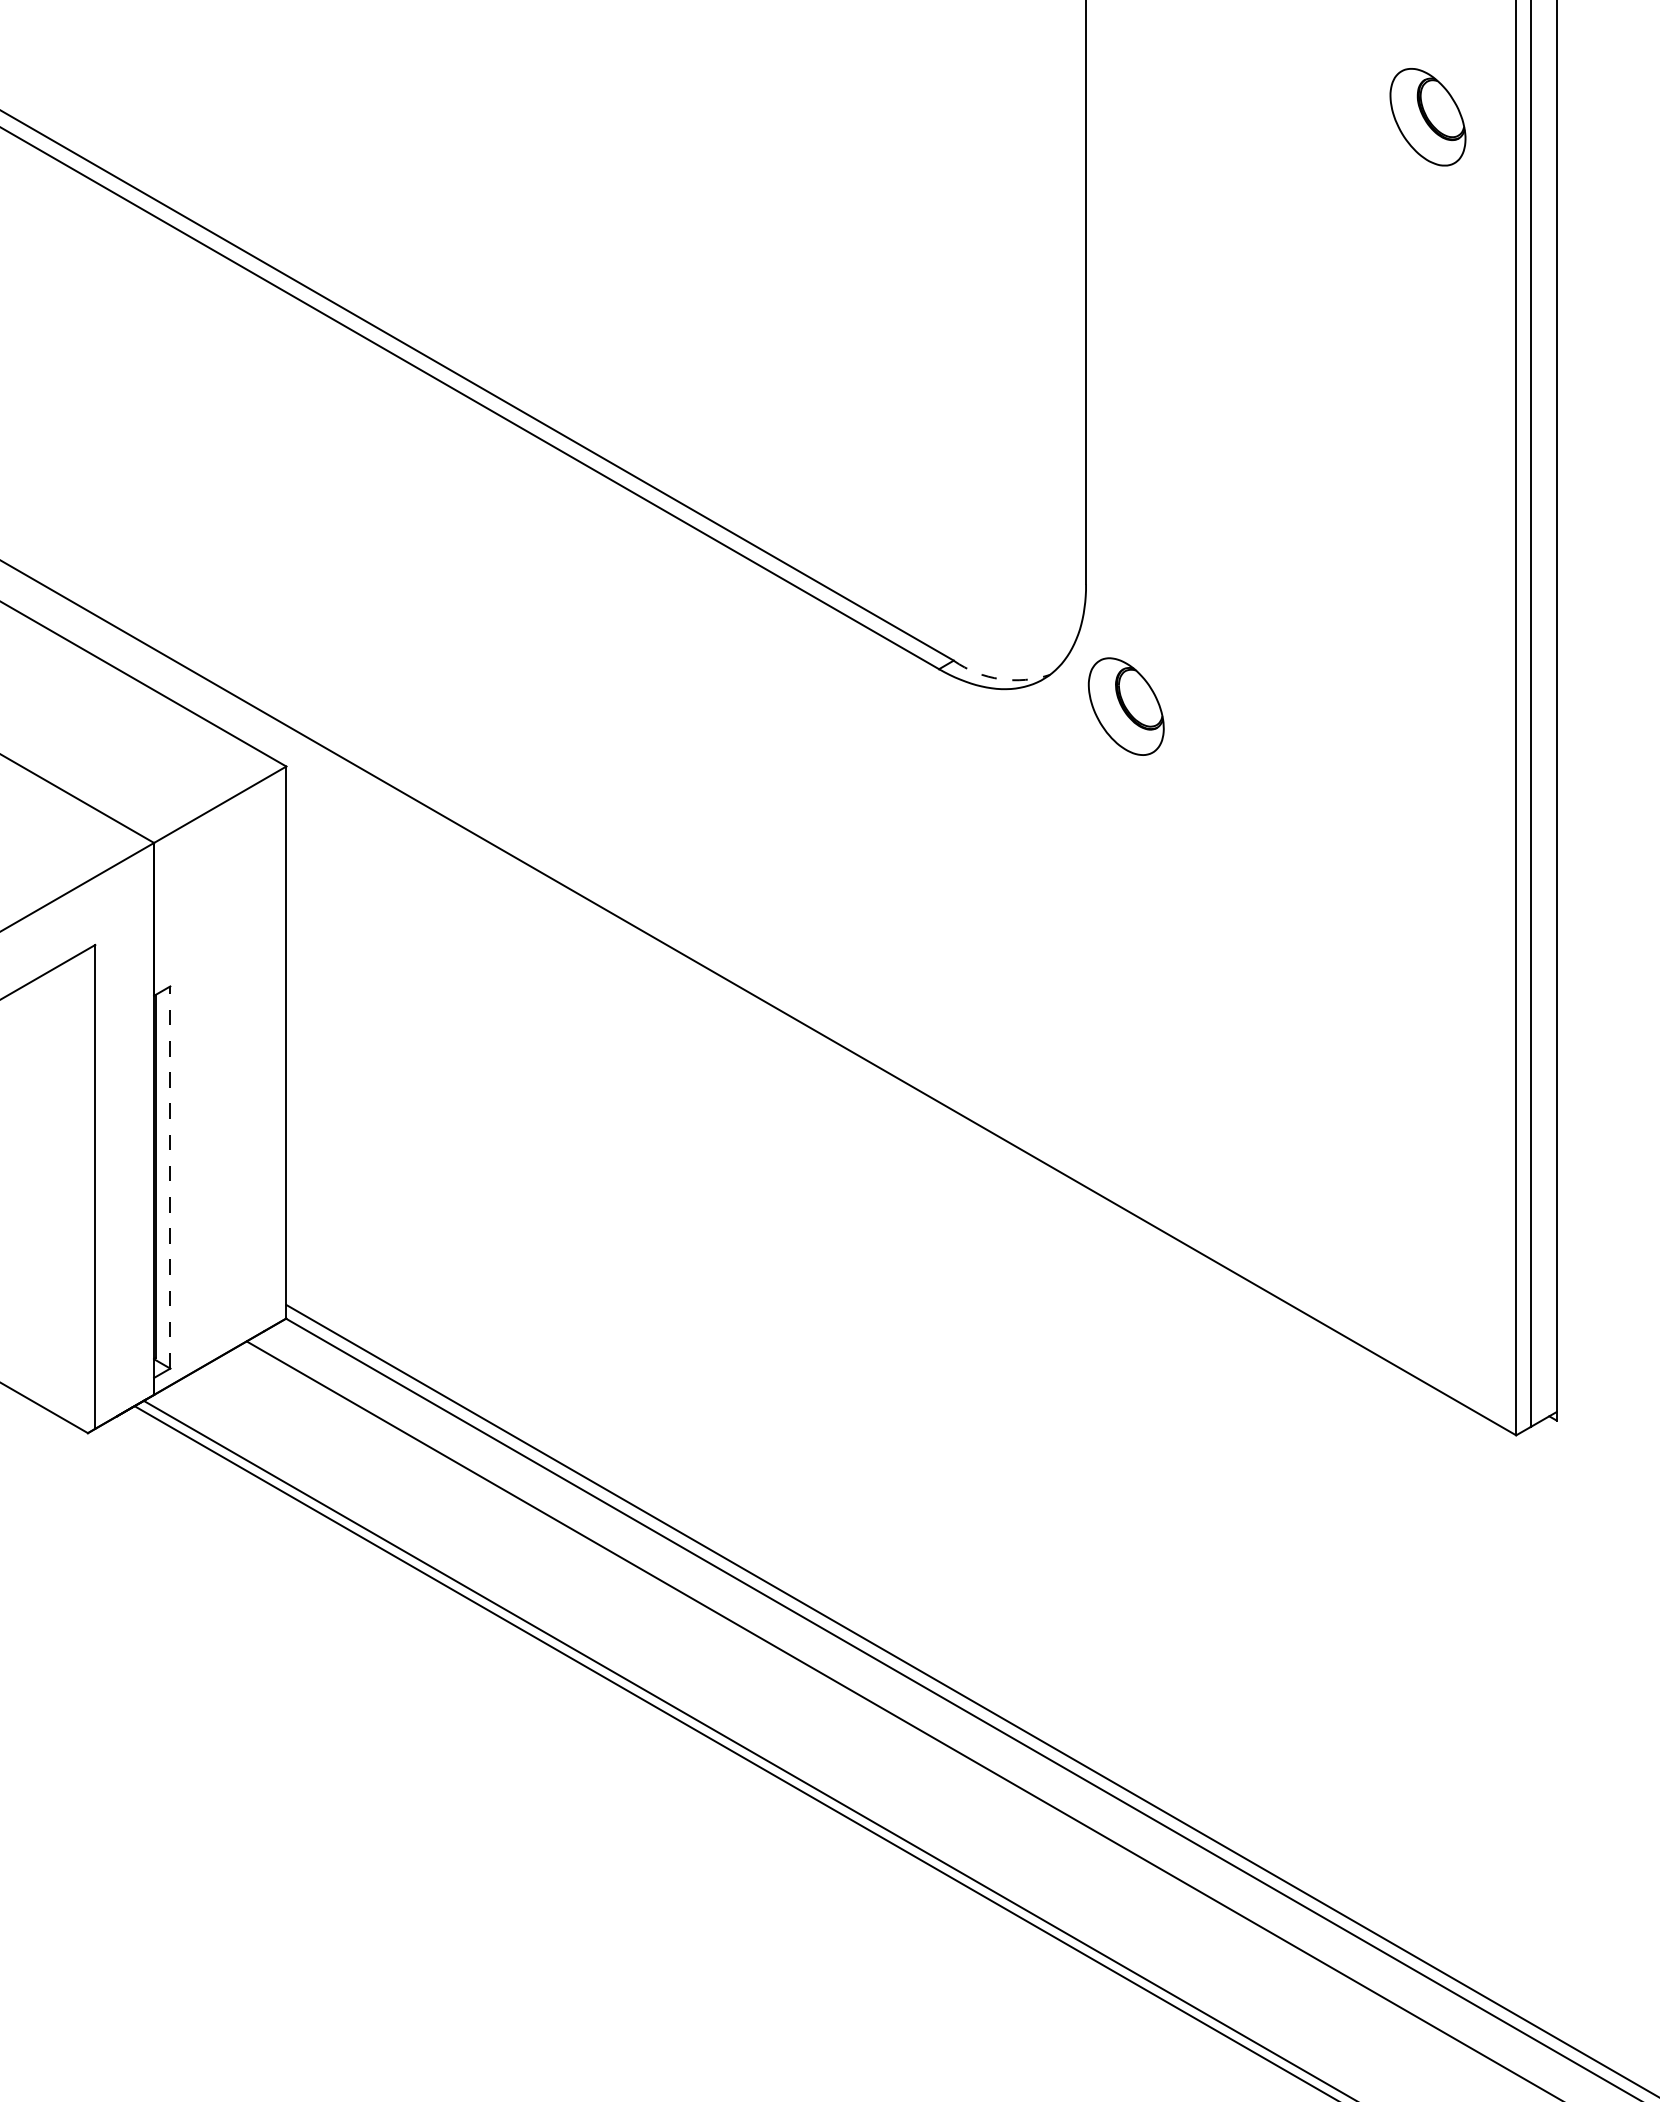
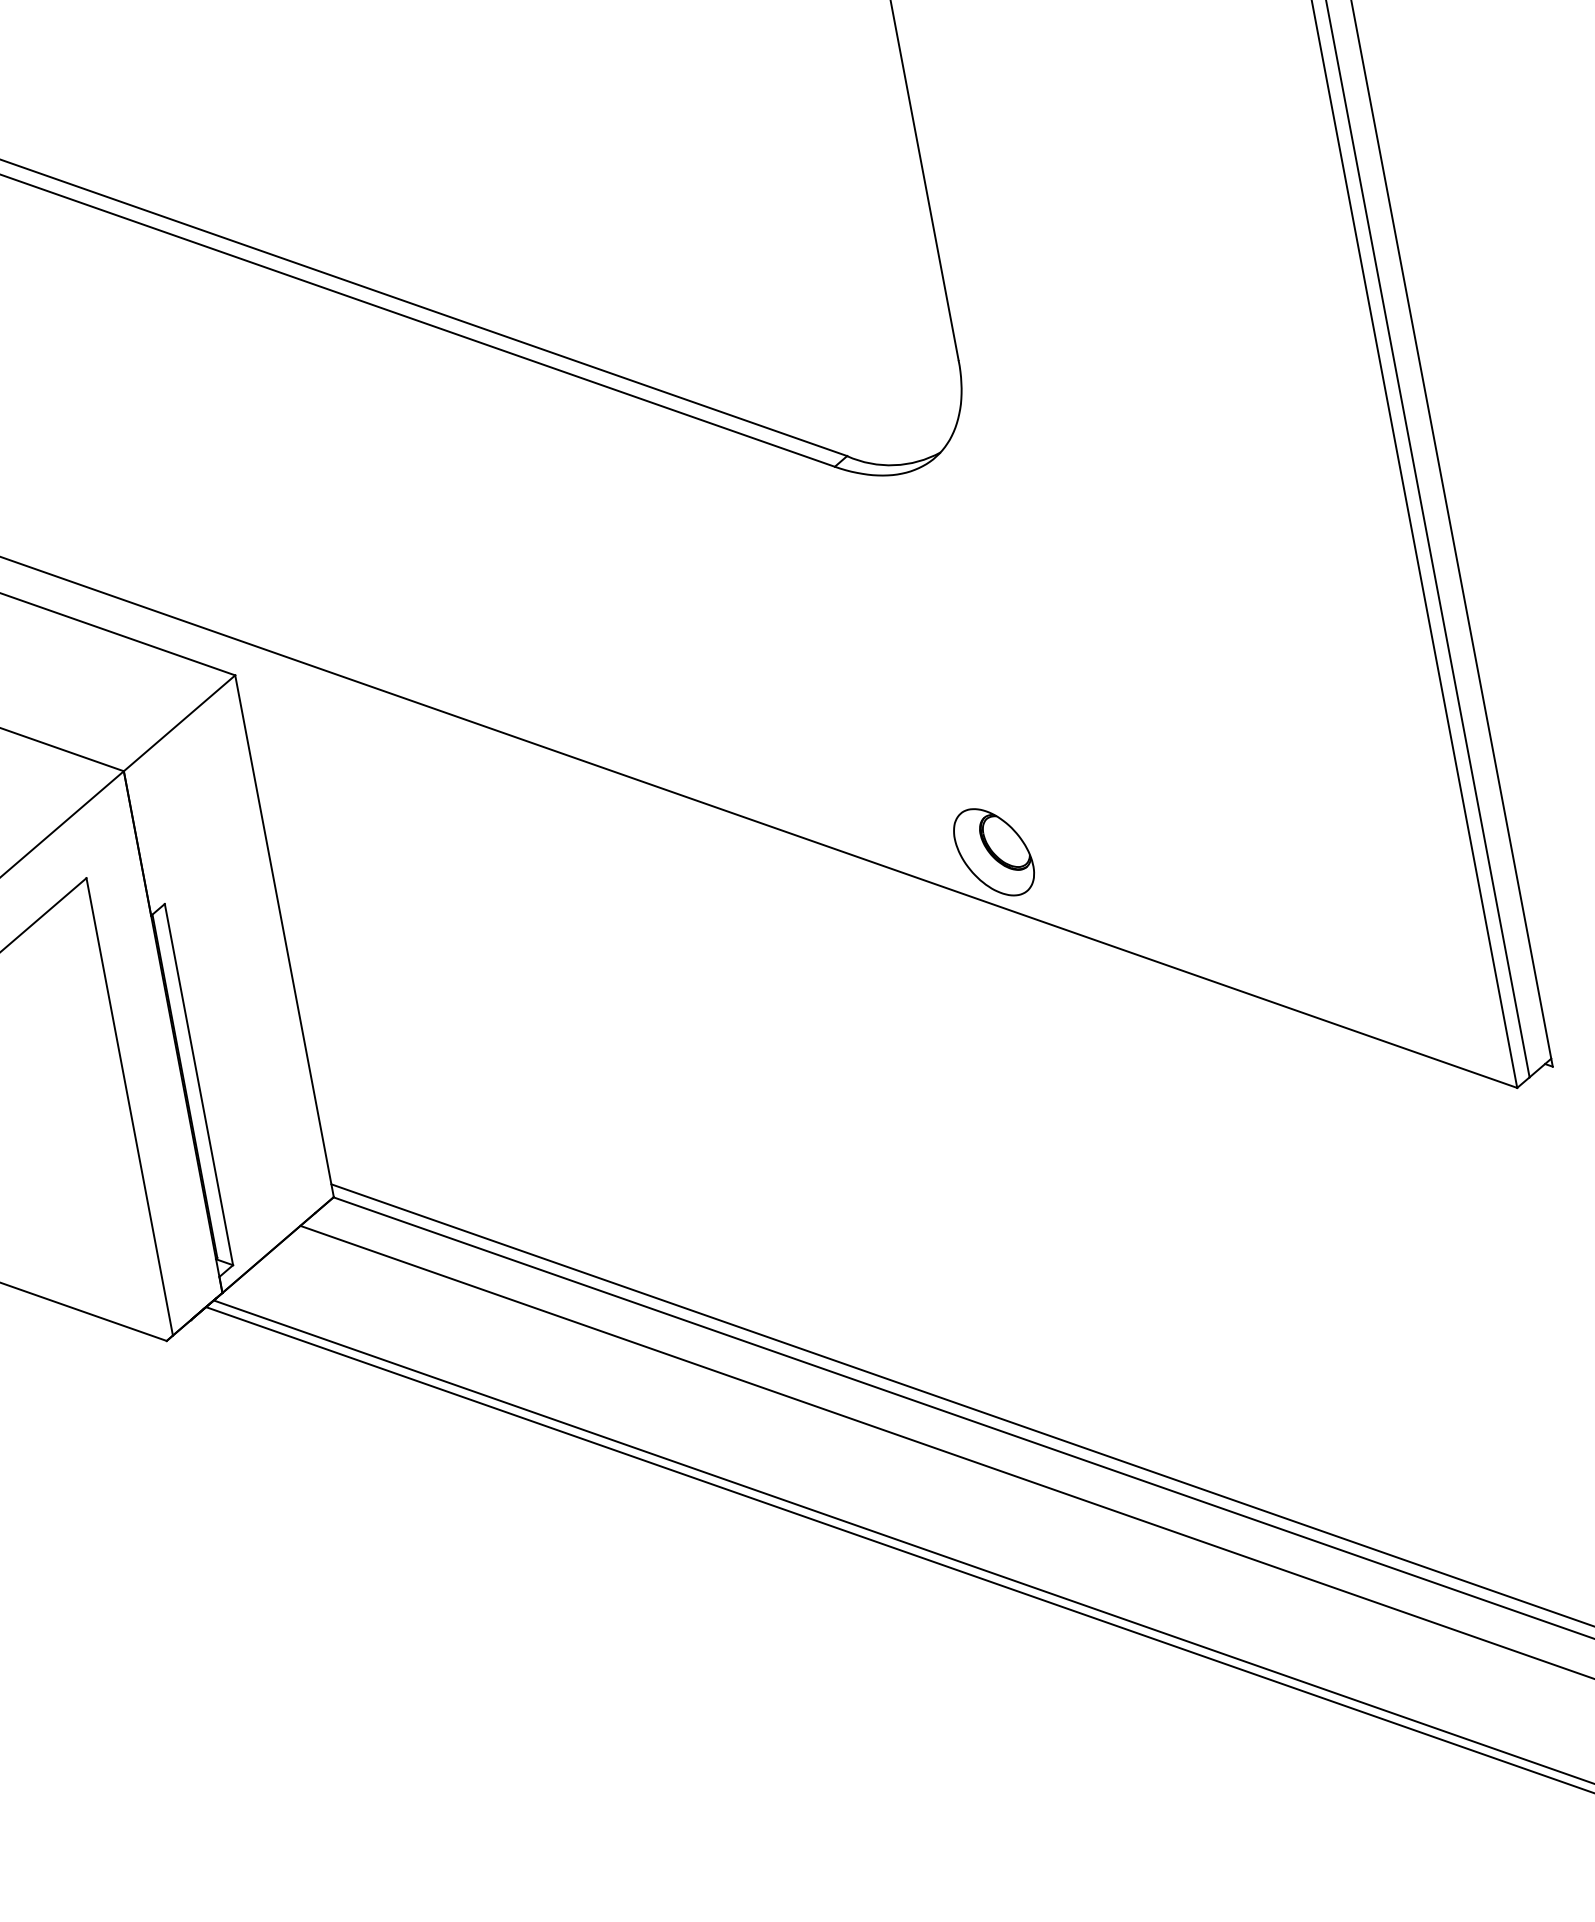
arc: (1000, 679) -> (894, 465), dashed -> solid
part: (1125, 706) -> (993, 852), moved
line: (170, 1177) -> (199, 1084), dashed -> solid

